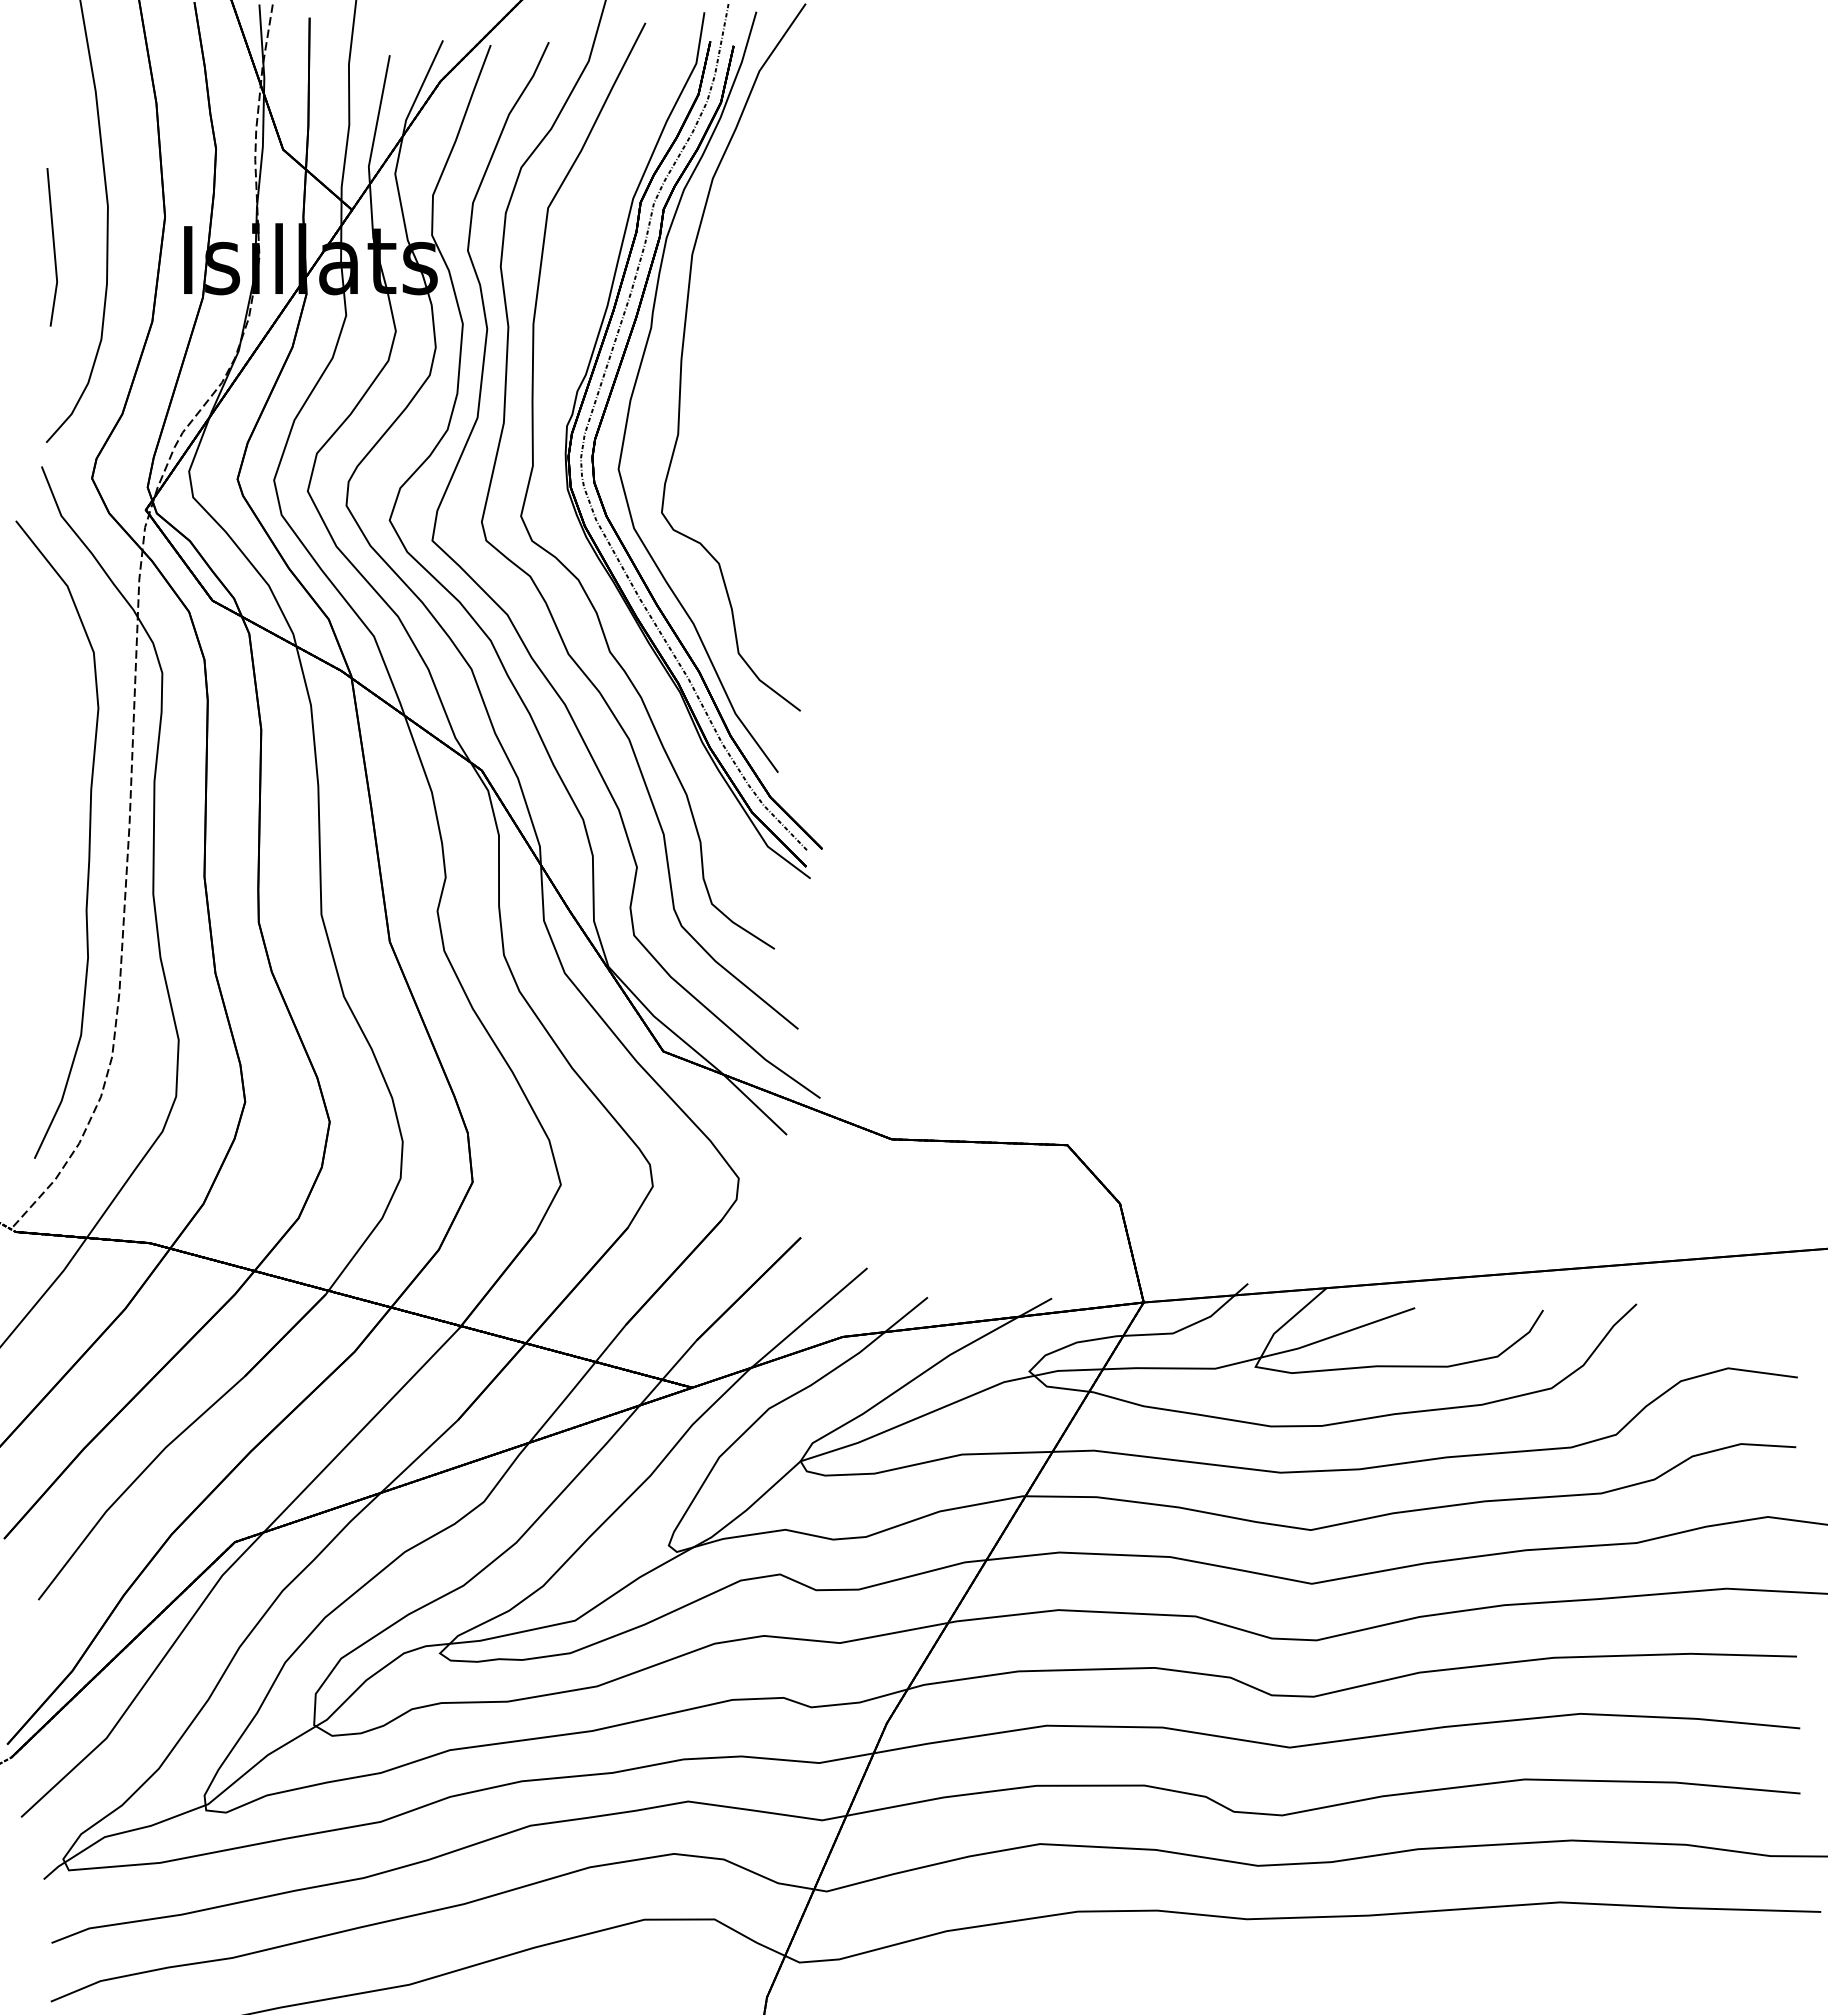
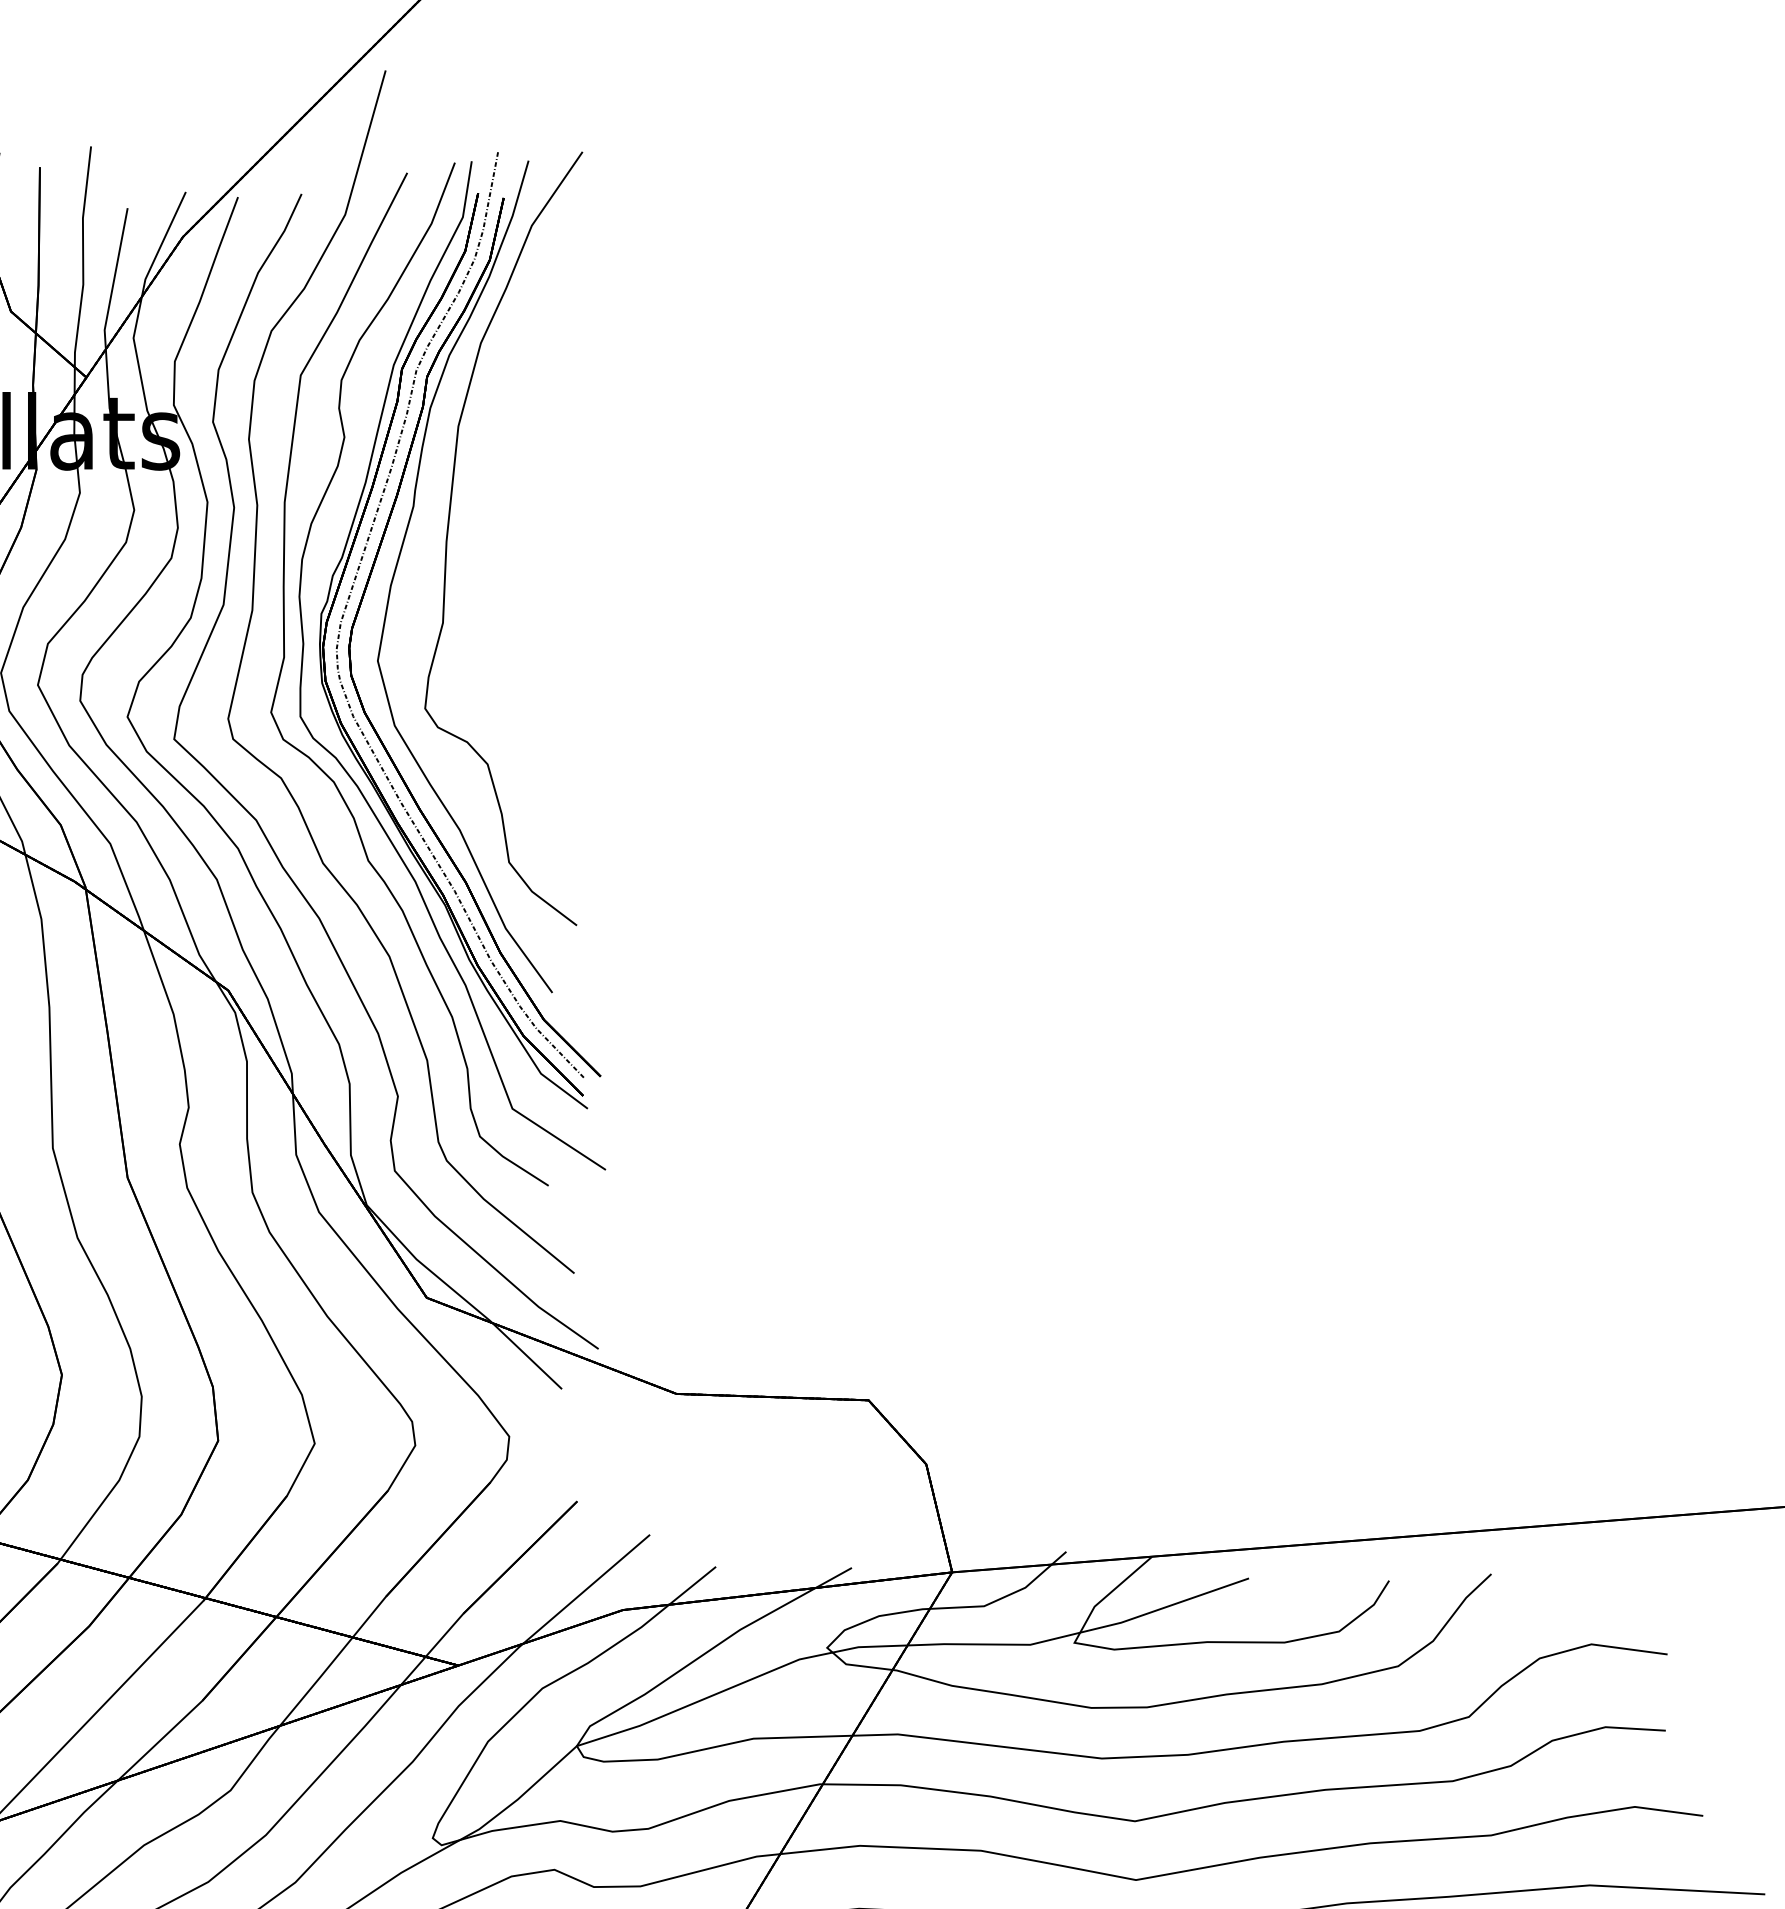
part: (581, 557) -> (337, 757), added

